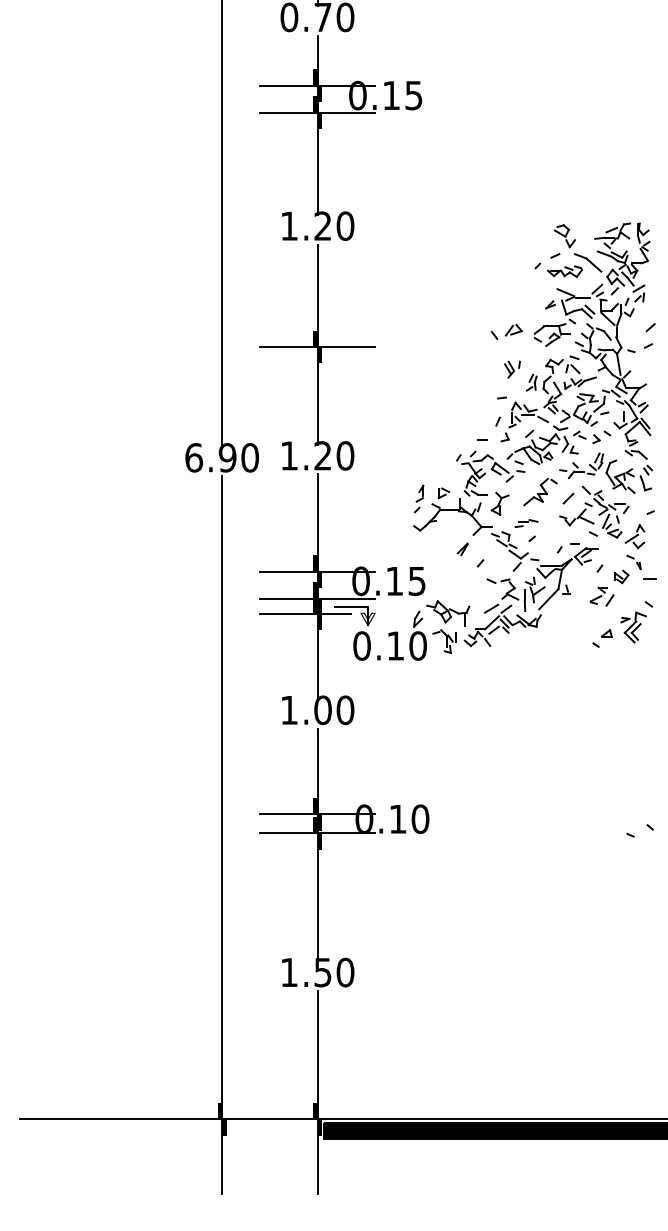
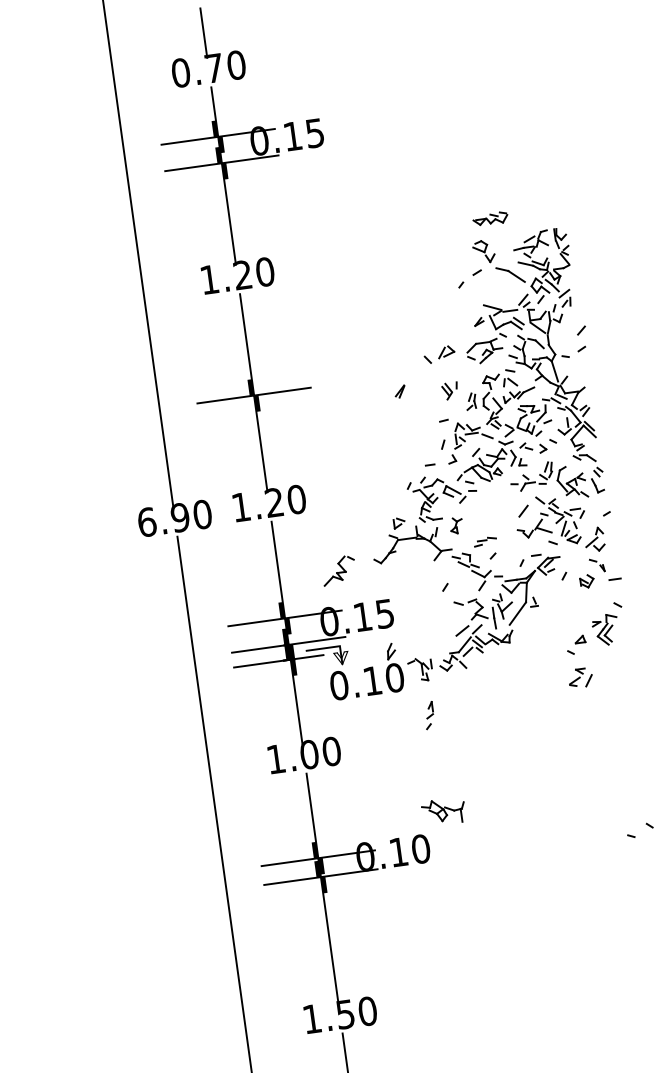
part: (564, 271) -> (490, 218), moved
part: (540, 492) -> (339, 571), moved
part: (419, 498) -> (429, 714), moved
part: (499, 503) -> (455, 525), size x0.7
part: (462, 549) -> (399, 391), moved
part: (601, 596) -> (579, 677), moved
part: (448, 613) -> (444, 811), moved

